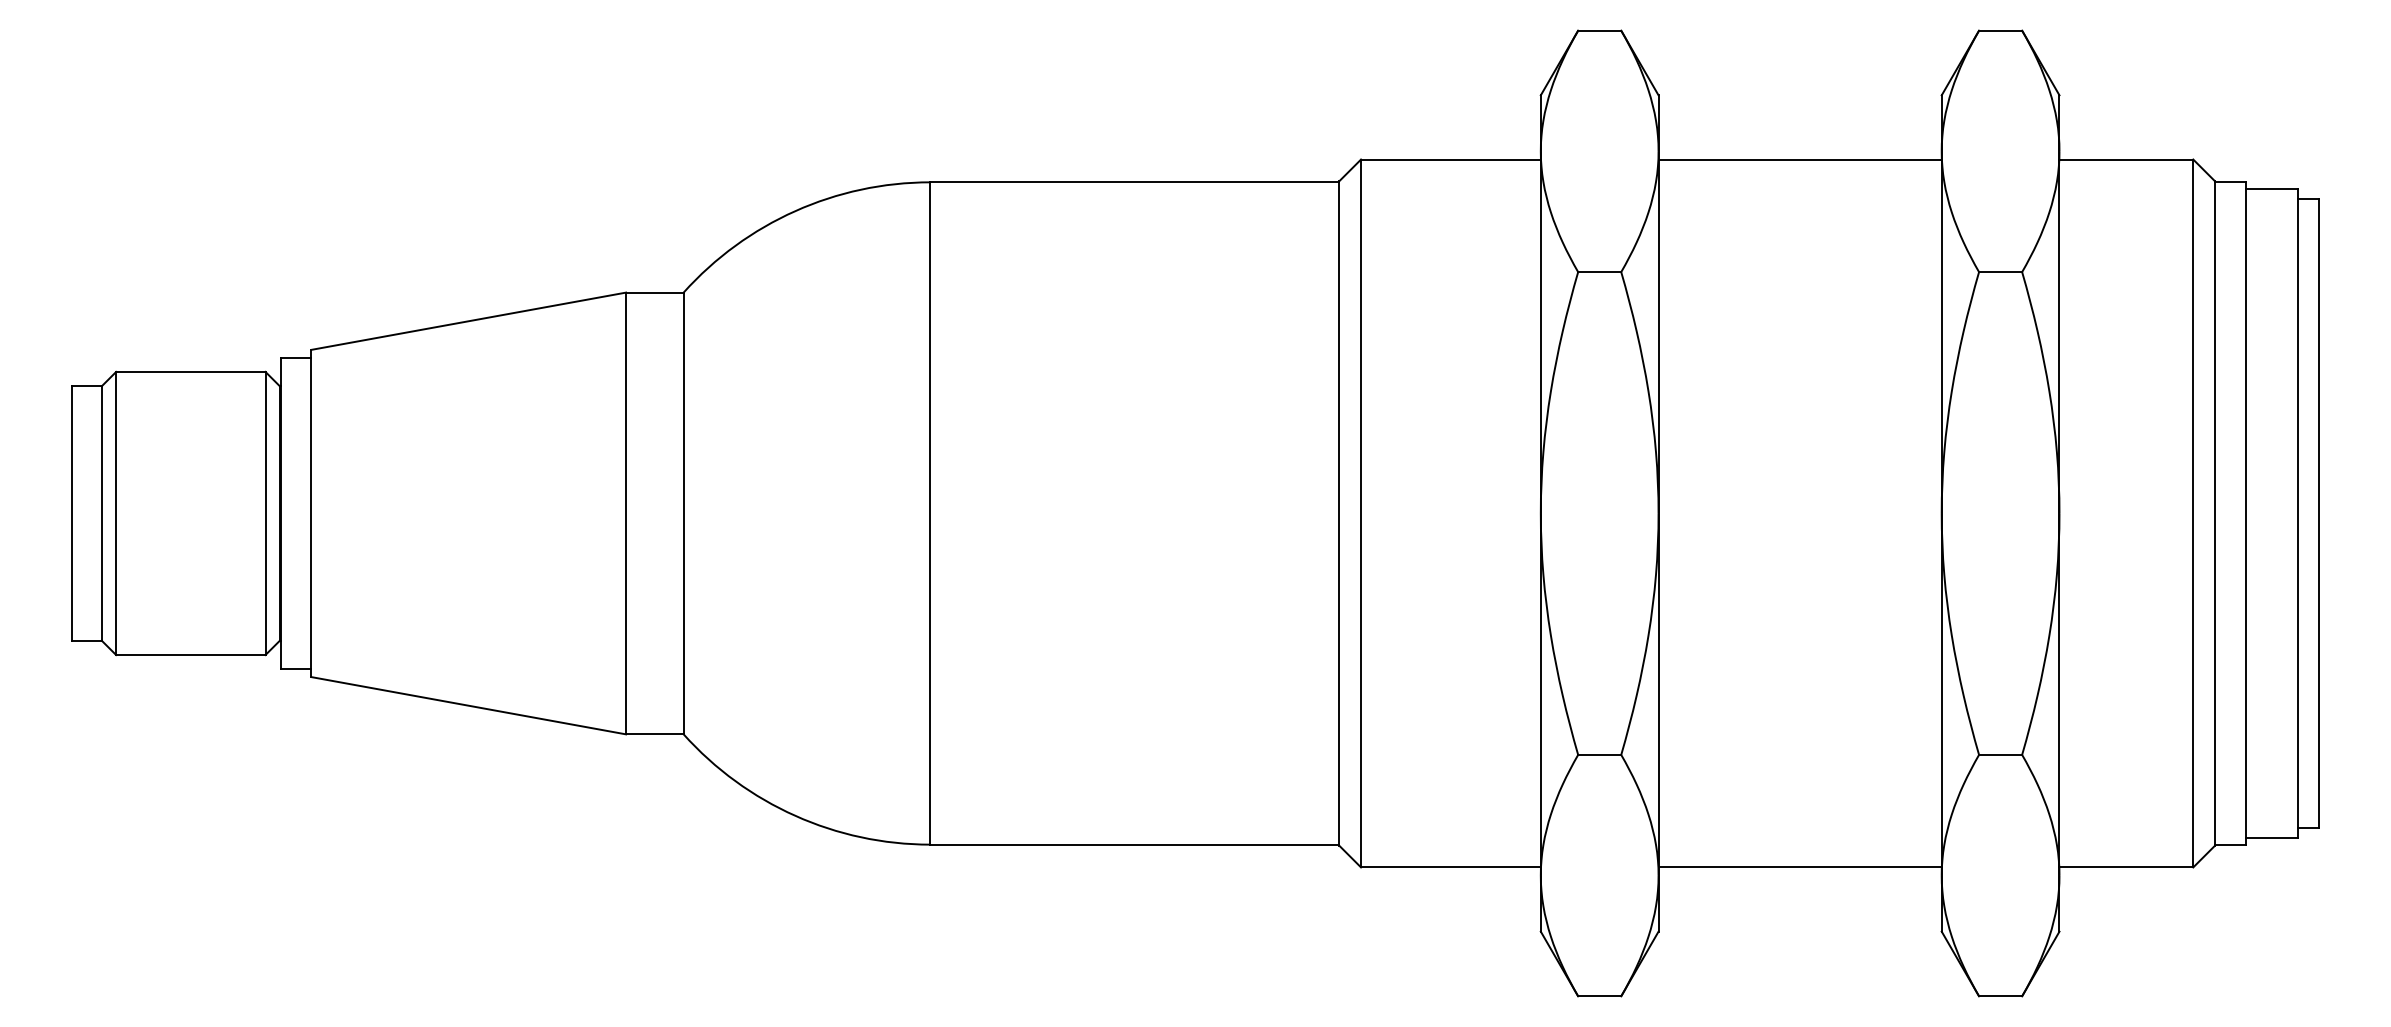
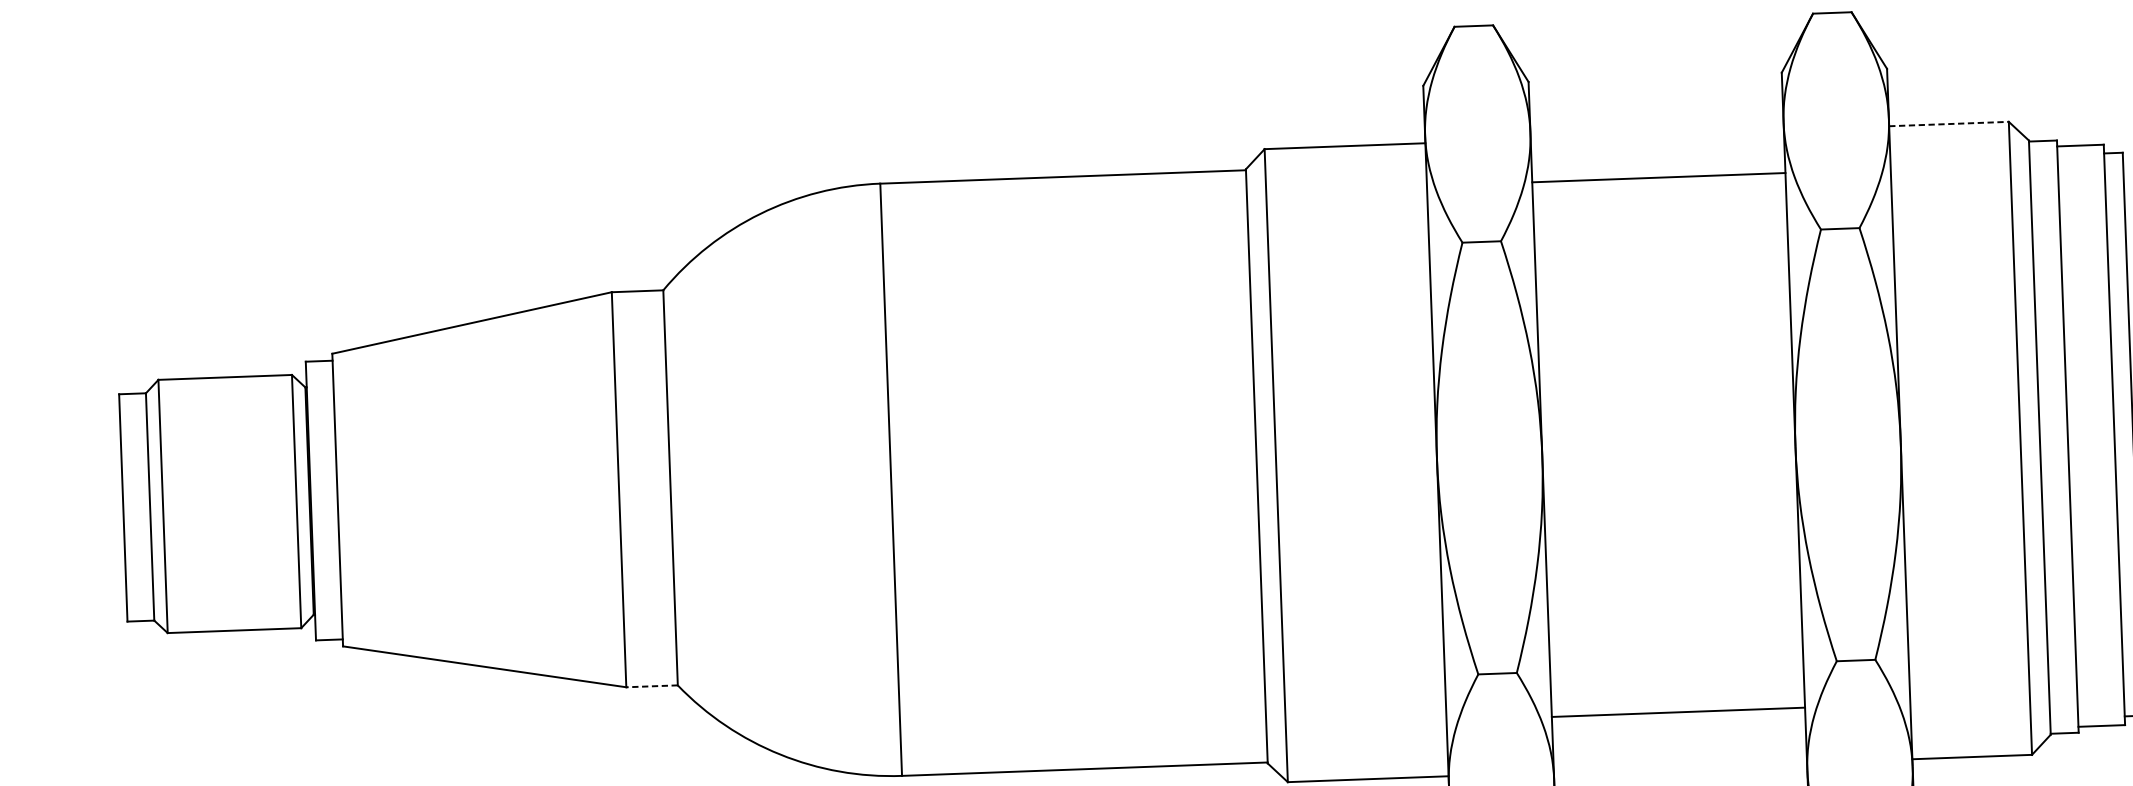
line: (1799, 159) -> (1658, 177), moved
line: (2126, 159) -> (1949, 124), solid -> dashed
line: (654, 734) -> (651, 686), solid -> dashed
line: (1799, 867) -> (1677, 712), moved

